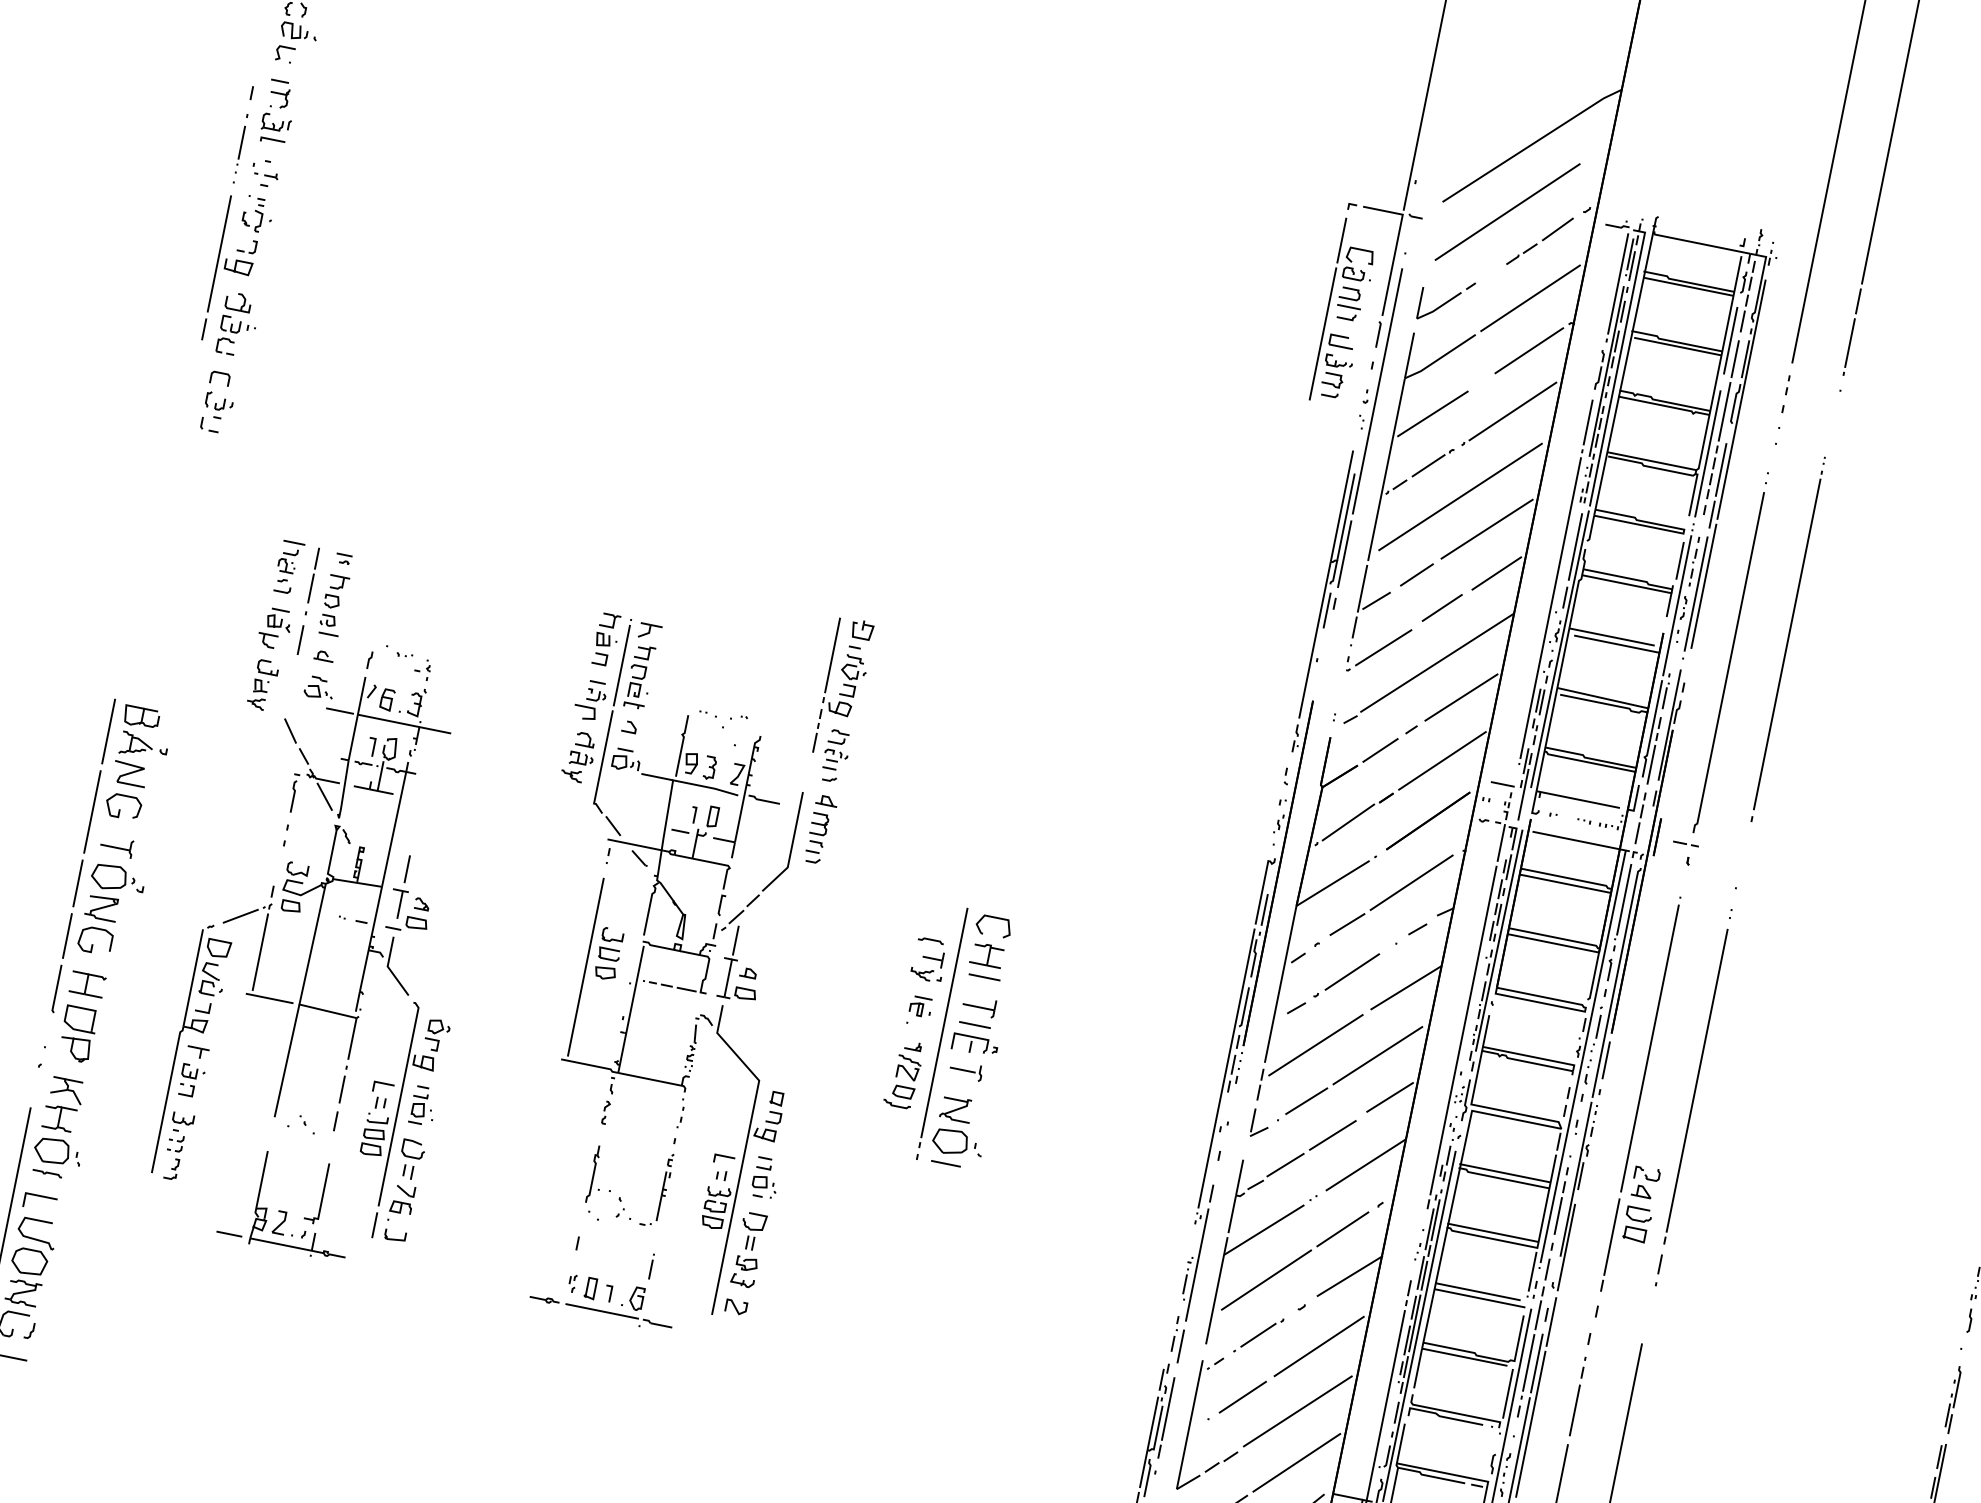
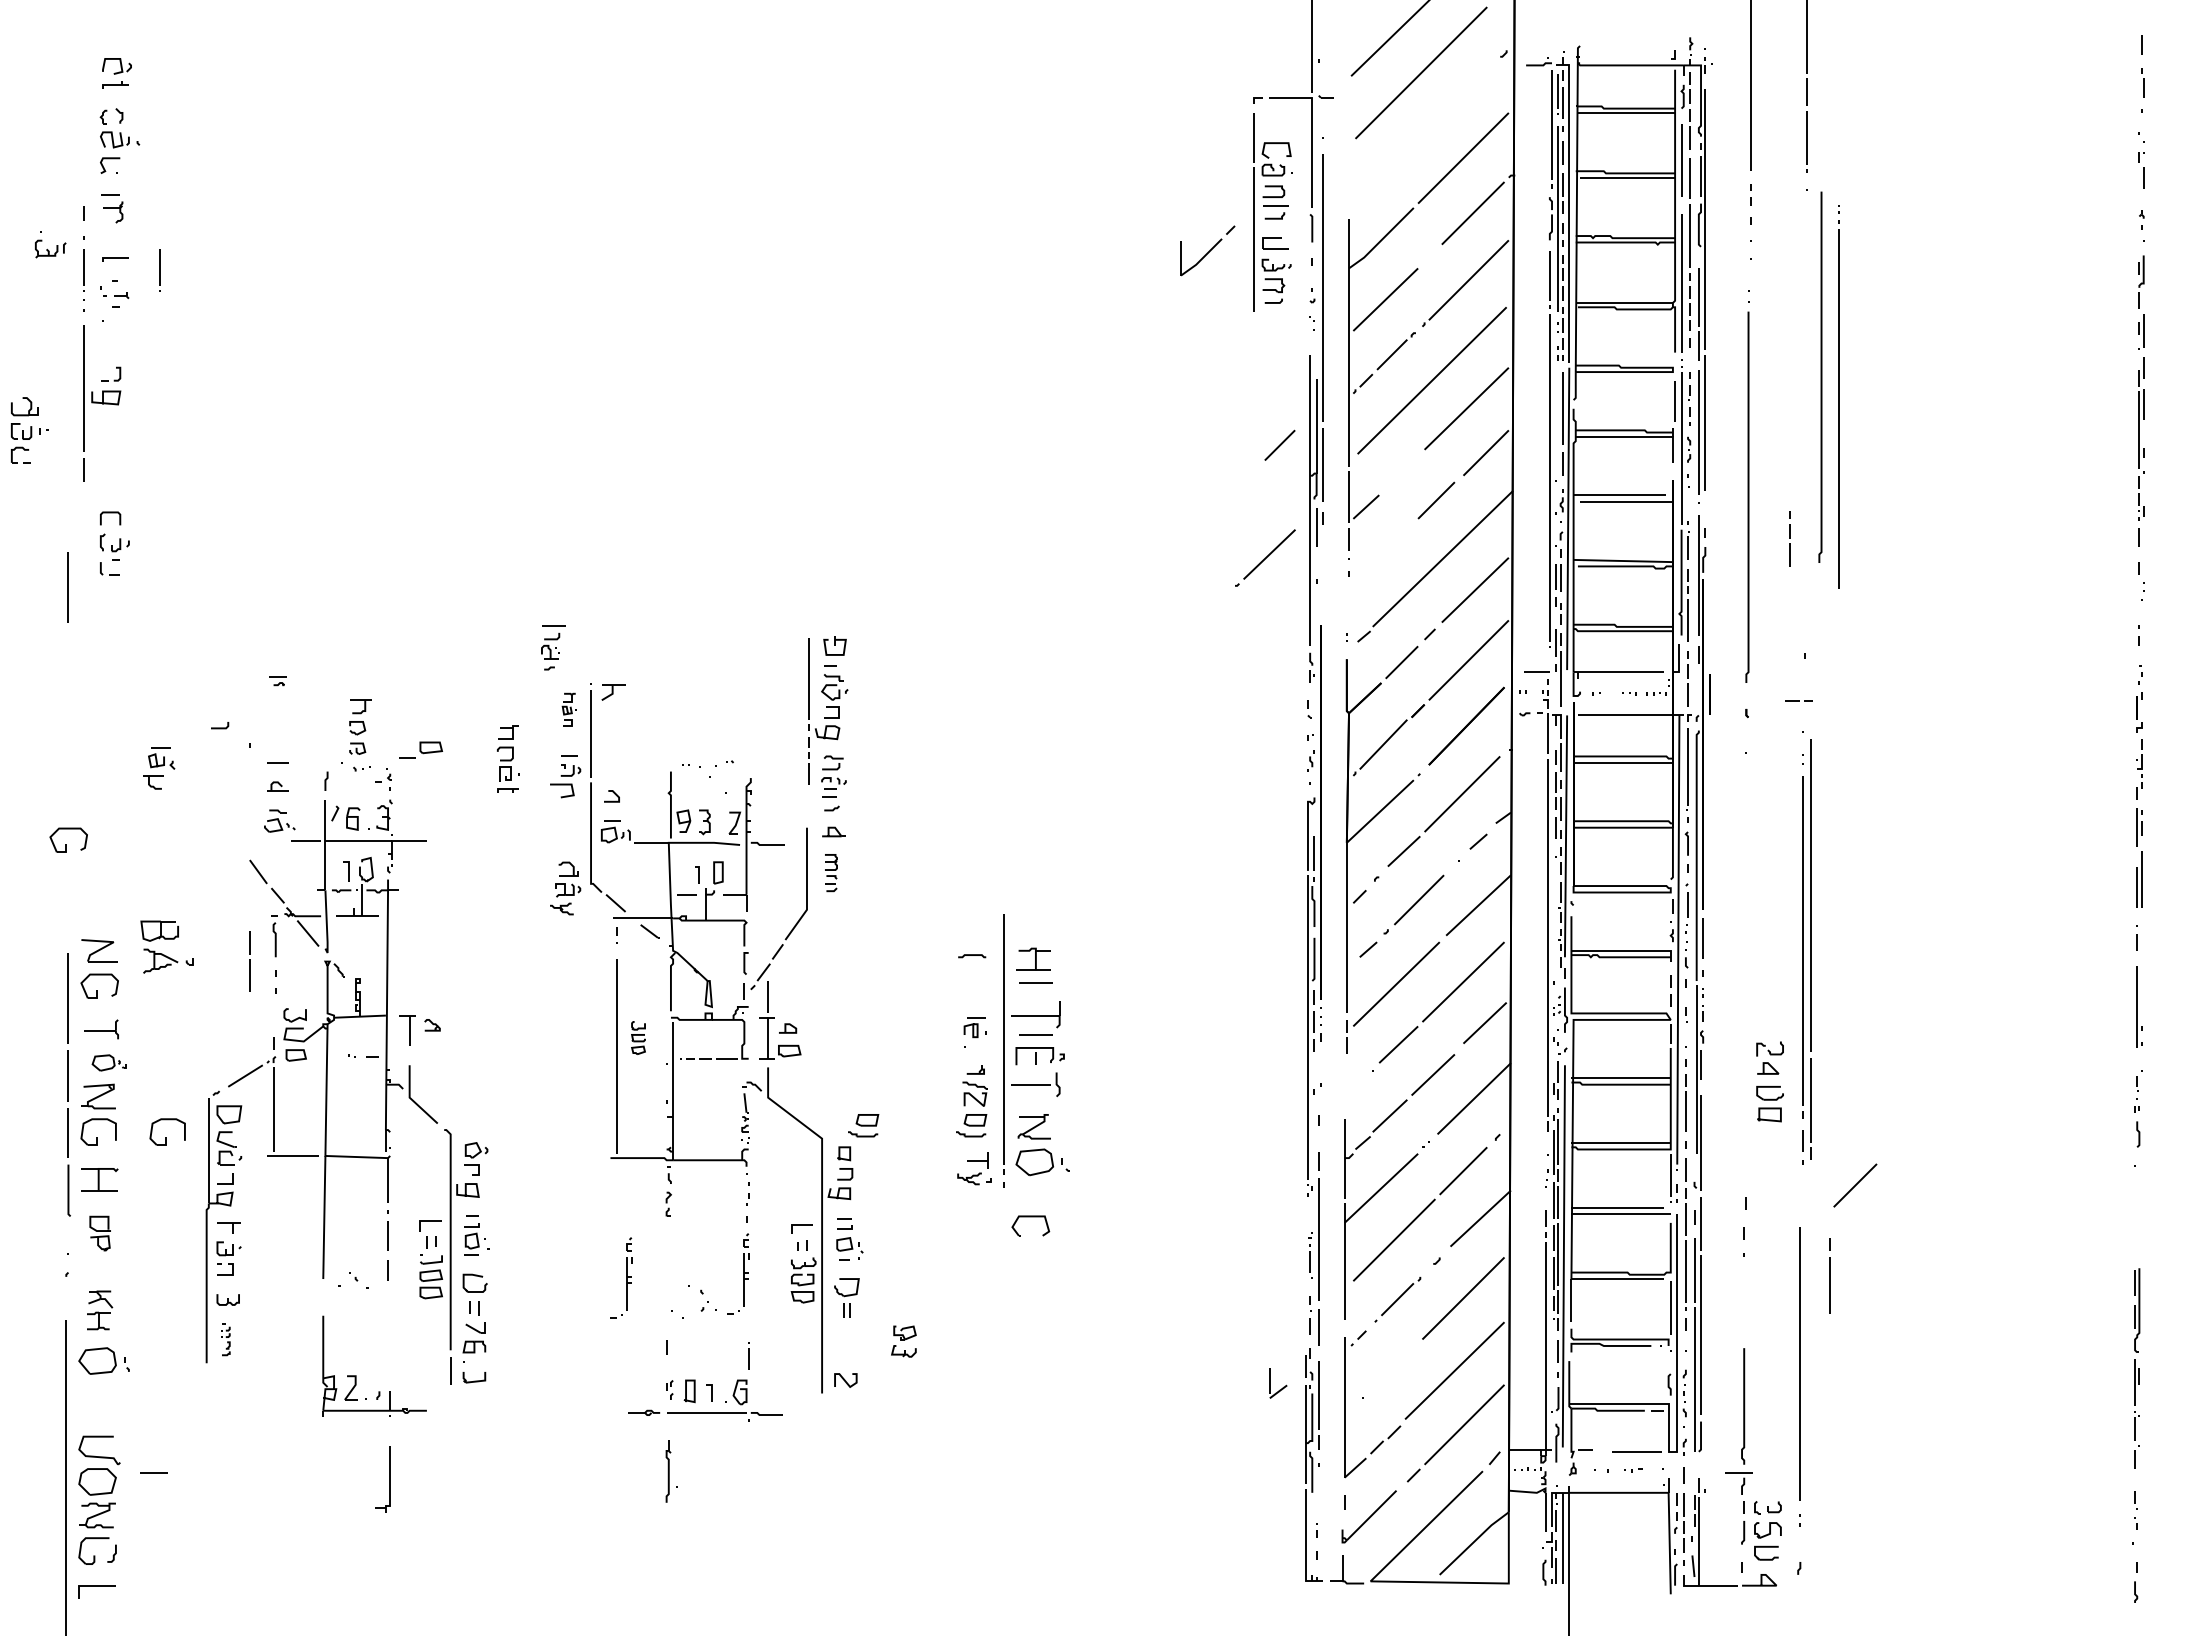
part: (277, 119) -> (50, 244), moved
line: (311, 159) -> (159, 270), added
part: (257, 215) -> (115, 339), removed
part: (1539, 240) -> (1460, 96), removed
part: (1445, 300) -> (1207, 250), moved
part: (238, 324) -> (29, 430), moved
part: (290, 562) -> (553, 647), moved
line: (1818, 565) -> (1820, 376), added
line: (1416, 574) -> (1279, 444), moved
line: (313, 575) -> (249, 961), moved
part: (334, 600) -> (360, 726), moved
part: (275, 629) -> (159, 768), moved
line: (1789, 632) -> (1838, 396), moved
line: (300, 639) -> (249, 774), removed
part: (605, 639) -> (568, 709), size x0.6
line: (1379, 649) -> (1265, 557), moved
part: (121, 665) -> (68, 839), added
part: (640, 676) -> (508, 758), moved
part: (263, 684) -> (220, 829), removed
line: (1759, 708) -> (1789, 538), added
part: (146, 726) -> (166, 939), moved
line: (107, 731) -> (67, 587), moved
part: (578, 757) -> (565, 888), moved
part: (817, 837) -> (831, 872), size x0.7
line: (1685, 843) -> (1798, 700), moved
line: (407, 868) -> (409, 991), removed
part: (118, 878) -> (109, 1062), size x0.6
part: (995, 918) -> (1030, 1217), moved
part: (407, 923) -> (421, 749), moved
part: (609, 953) -> (638, 1037), size x0.6
part: (156, 958) -> (166, 1137), added
part: (928, 965) -> (974, 1168), moved
part: (979, 1006) -> (1036, 1014), size x1.4
part: (78, 1034) -> (100, 1233), size x0.6
part: (966, 1070) -> (1036, 1084), size x1.4
part: (799, 1076) -> (863, 1125), added
line: (1639, 1098) -> (1810, 949), moved
part: (63, 1104) -> (99, 1310), size x0.7
part: (1260, 1124) -> (1278, 1383), moved
part: (173, 1154) -> (225, 1339), size x0.6
line: (945, 1163) -> (1034, 1185), removed
part: (549, 1171) -> (621, 1277), added
part: (47, 1173) -> (97, 1385), removed
part: (596, 1174) -> (671, 1471), moved
part: (322, 1194) -> (389, 1479), moved
line: (40, 1196) -> (95, 1411), removed
line: (229, 1233) -> (153, 1472), moved
part: (744, 1271) -> (903, 1341), moved
line: (1243, 1397) -> (1855, 1185), moved
part: (1953, 1399) -> (2137, 1220), removed
line: (1576, 1401) -> (1829, 1275), moved

